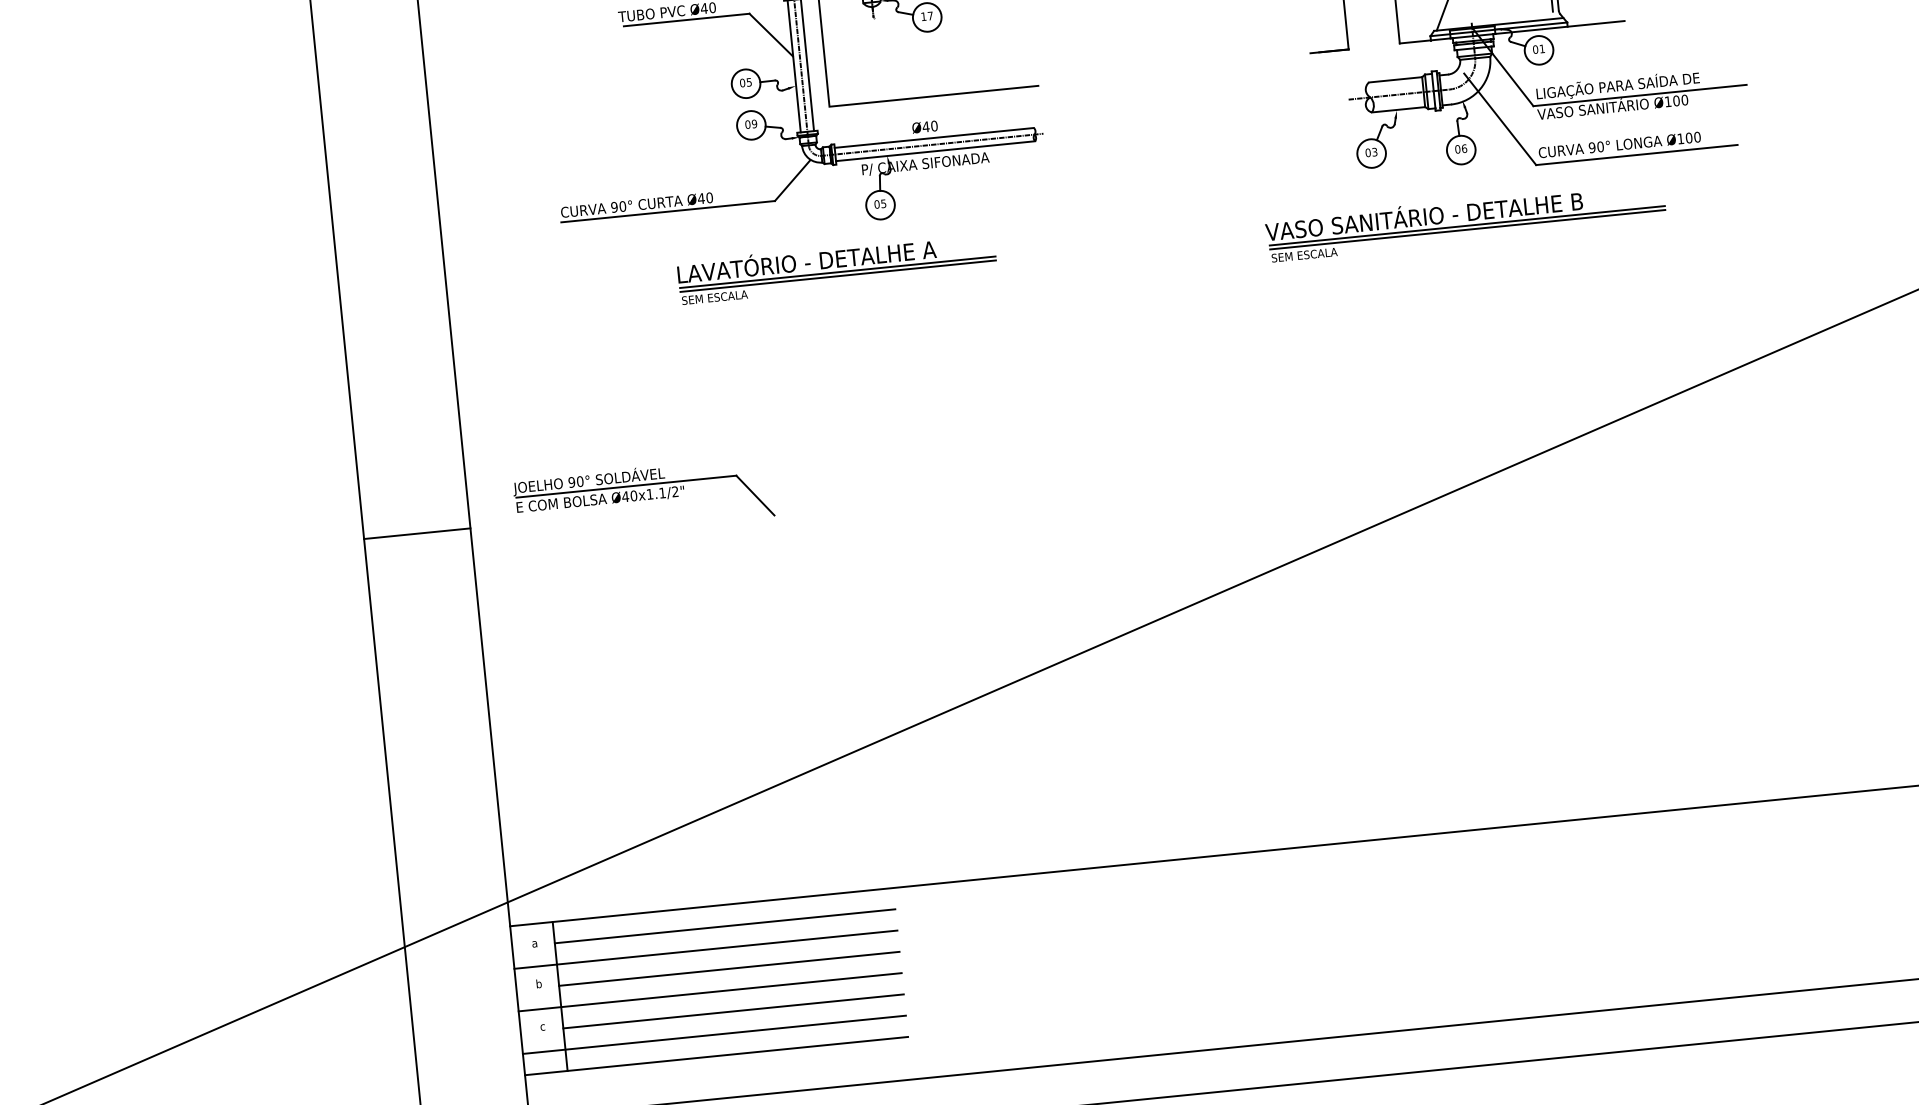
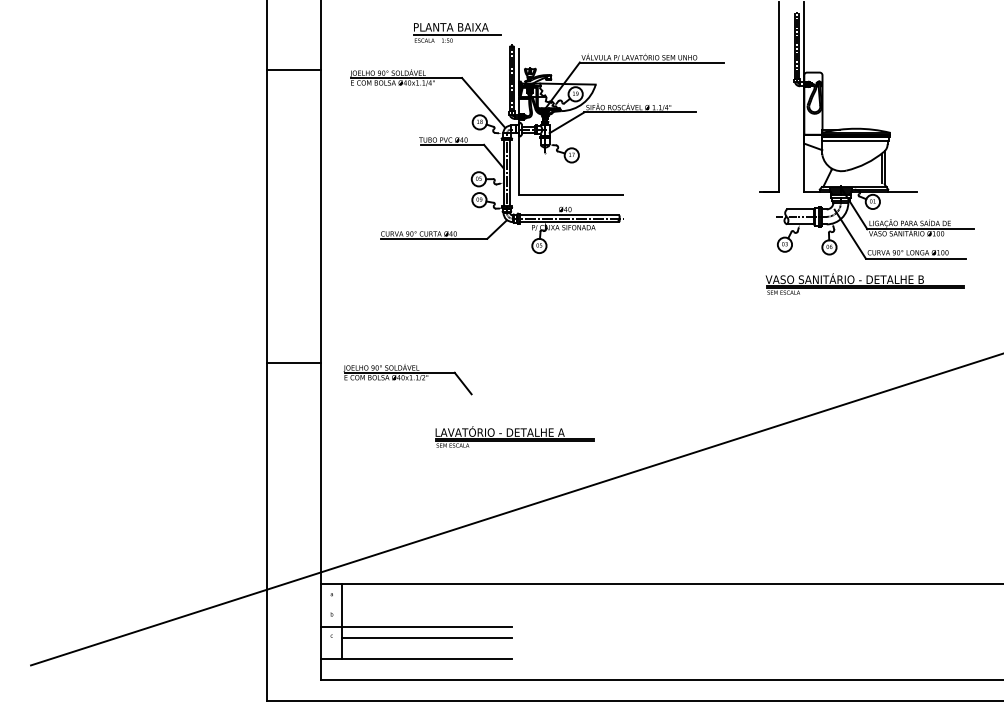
part: (1464, 220) -> (864, 283), moved
part: (836, 267) -> (514, 436), moved
line: (416, 533) -> (293, 362), moved
line: (724, 927) -> (426, 595), removed
line: (704, 949) -> (415, 605), removed
line: (728, 969) -> (426, 616), removed
line: (712, 1035) -> (415, 648), removed

